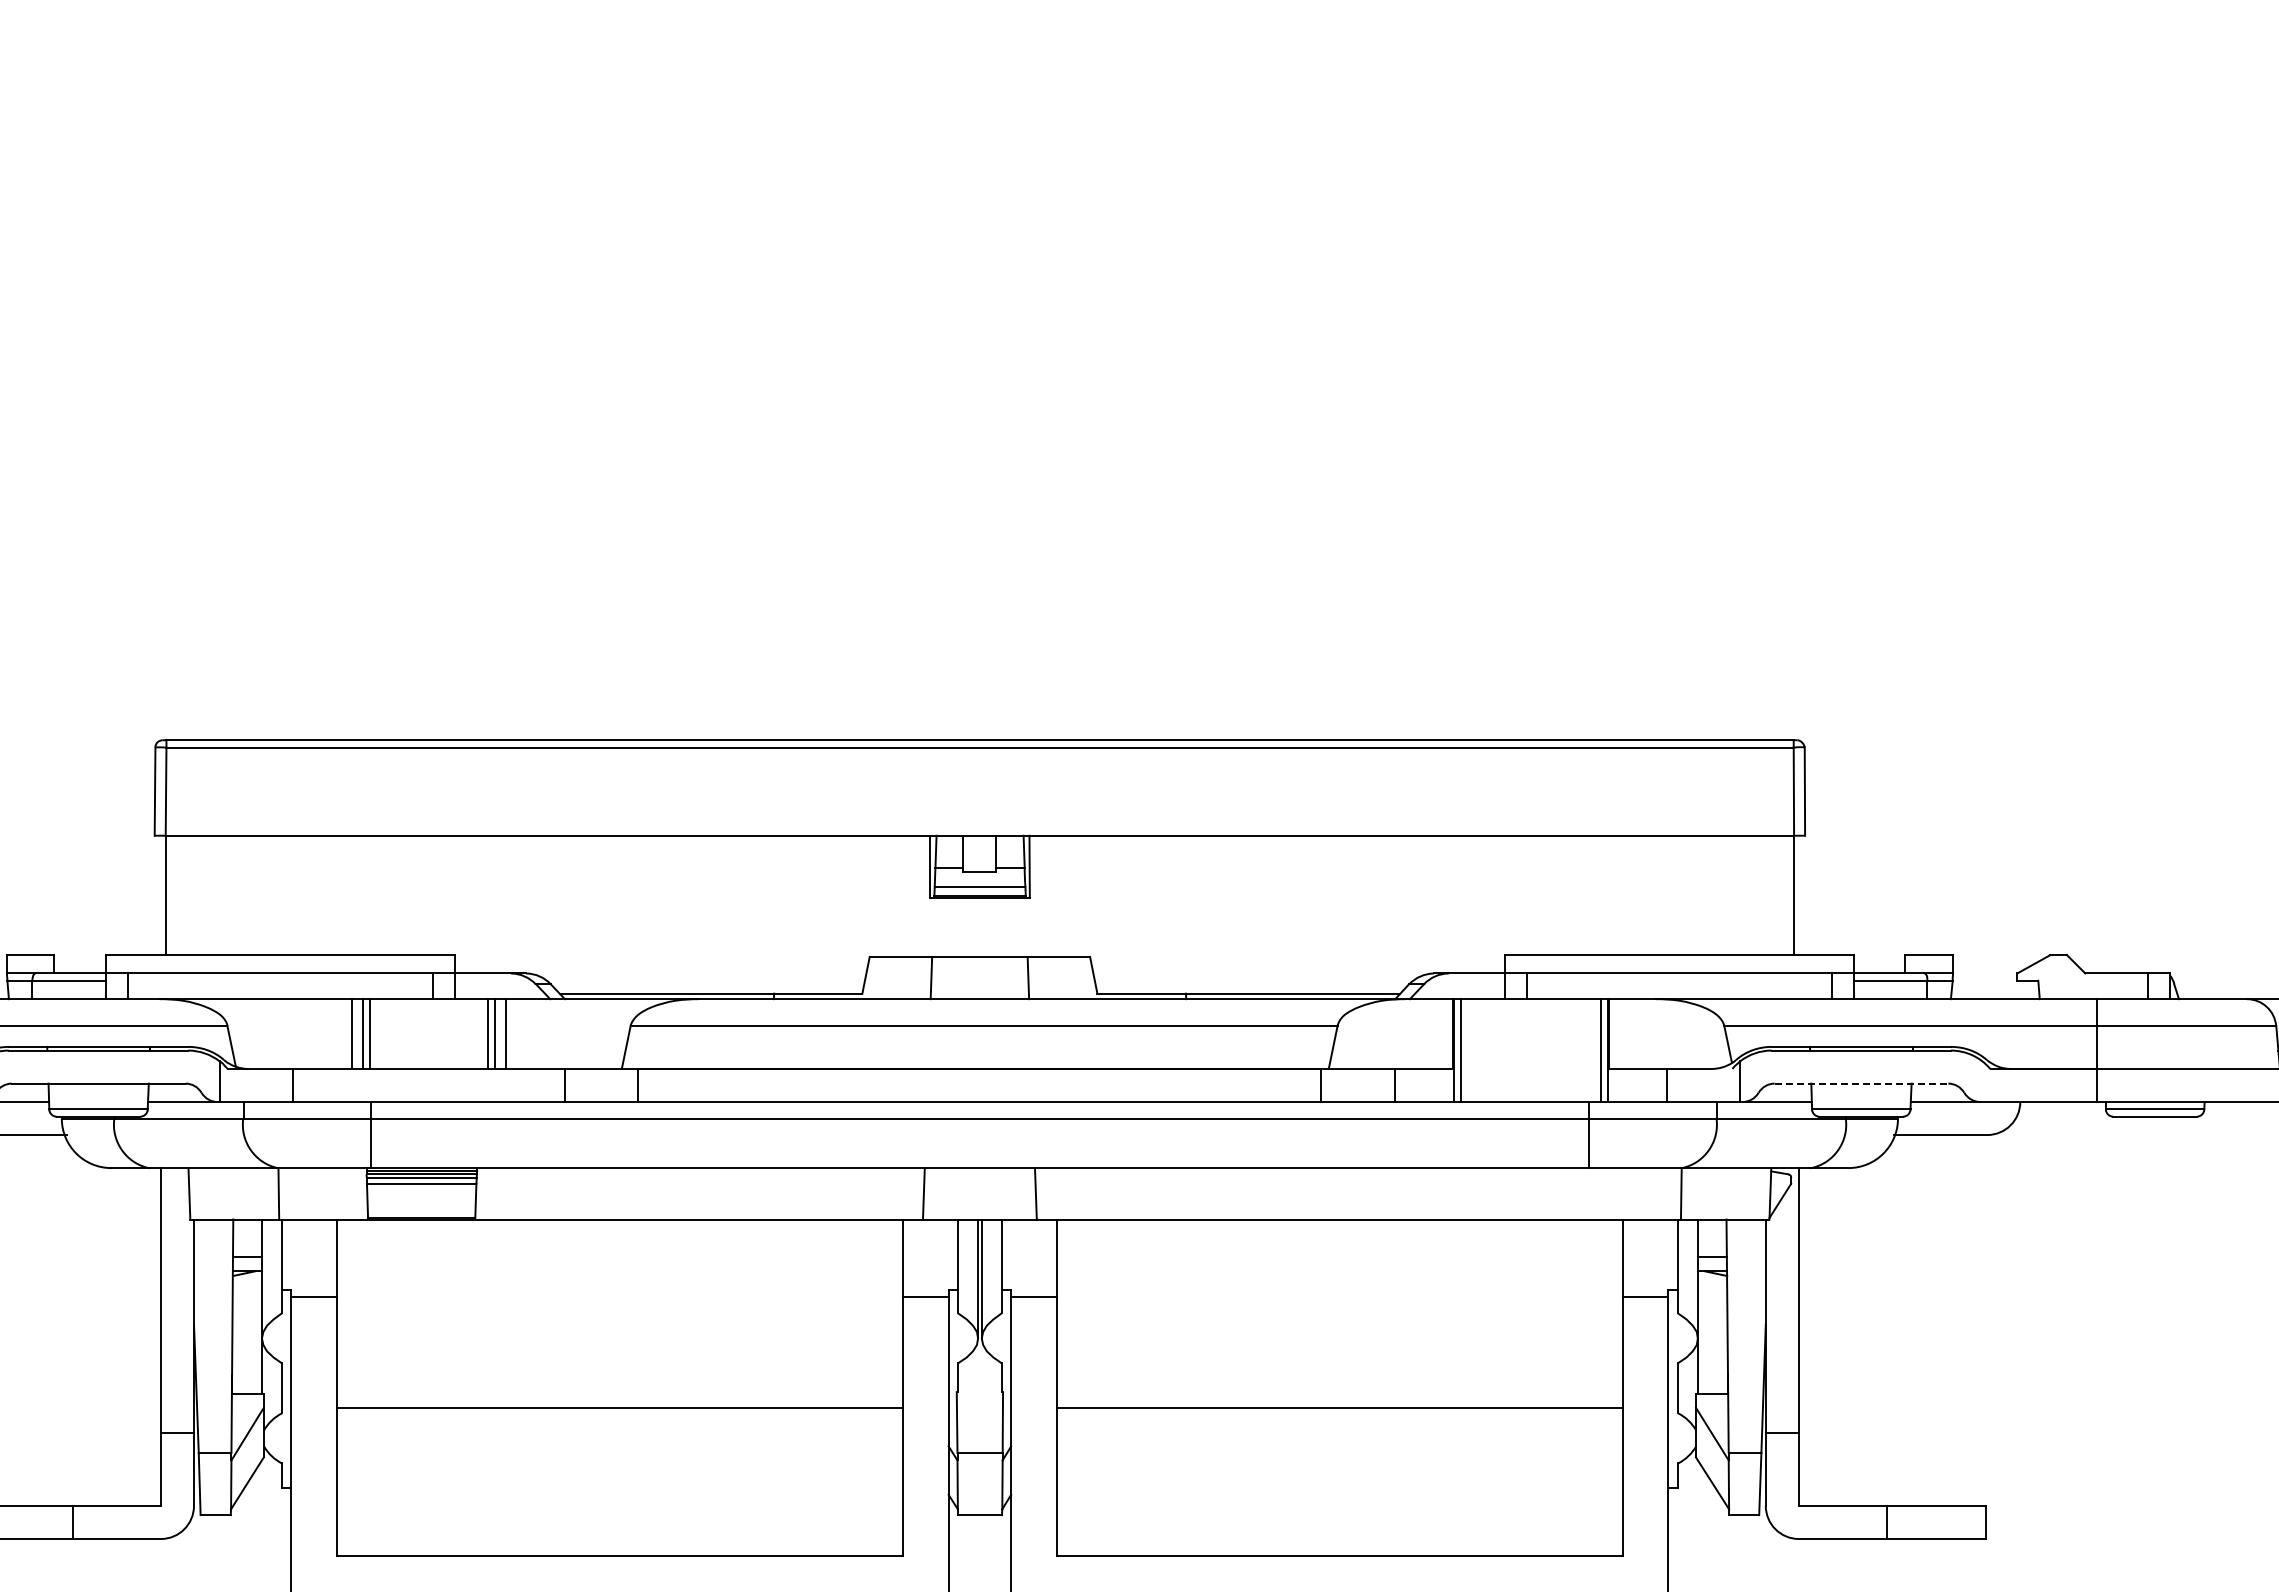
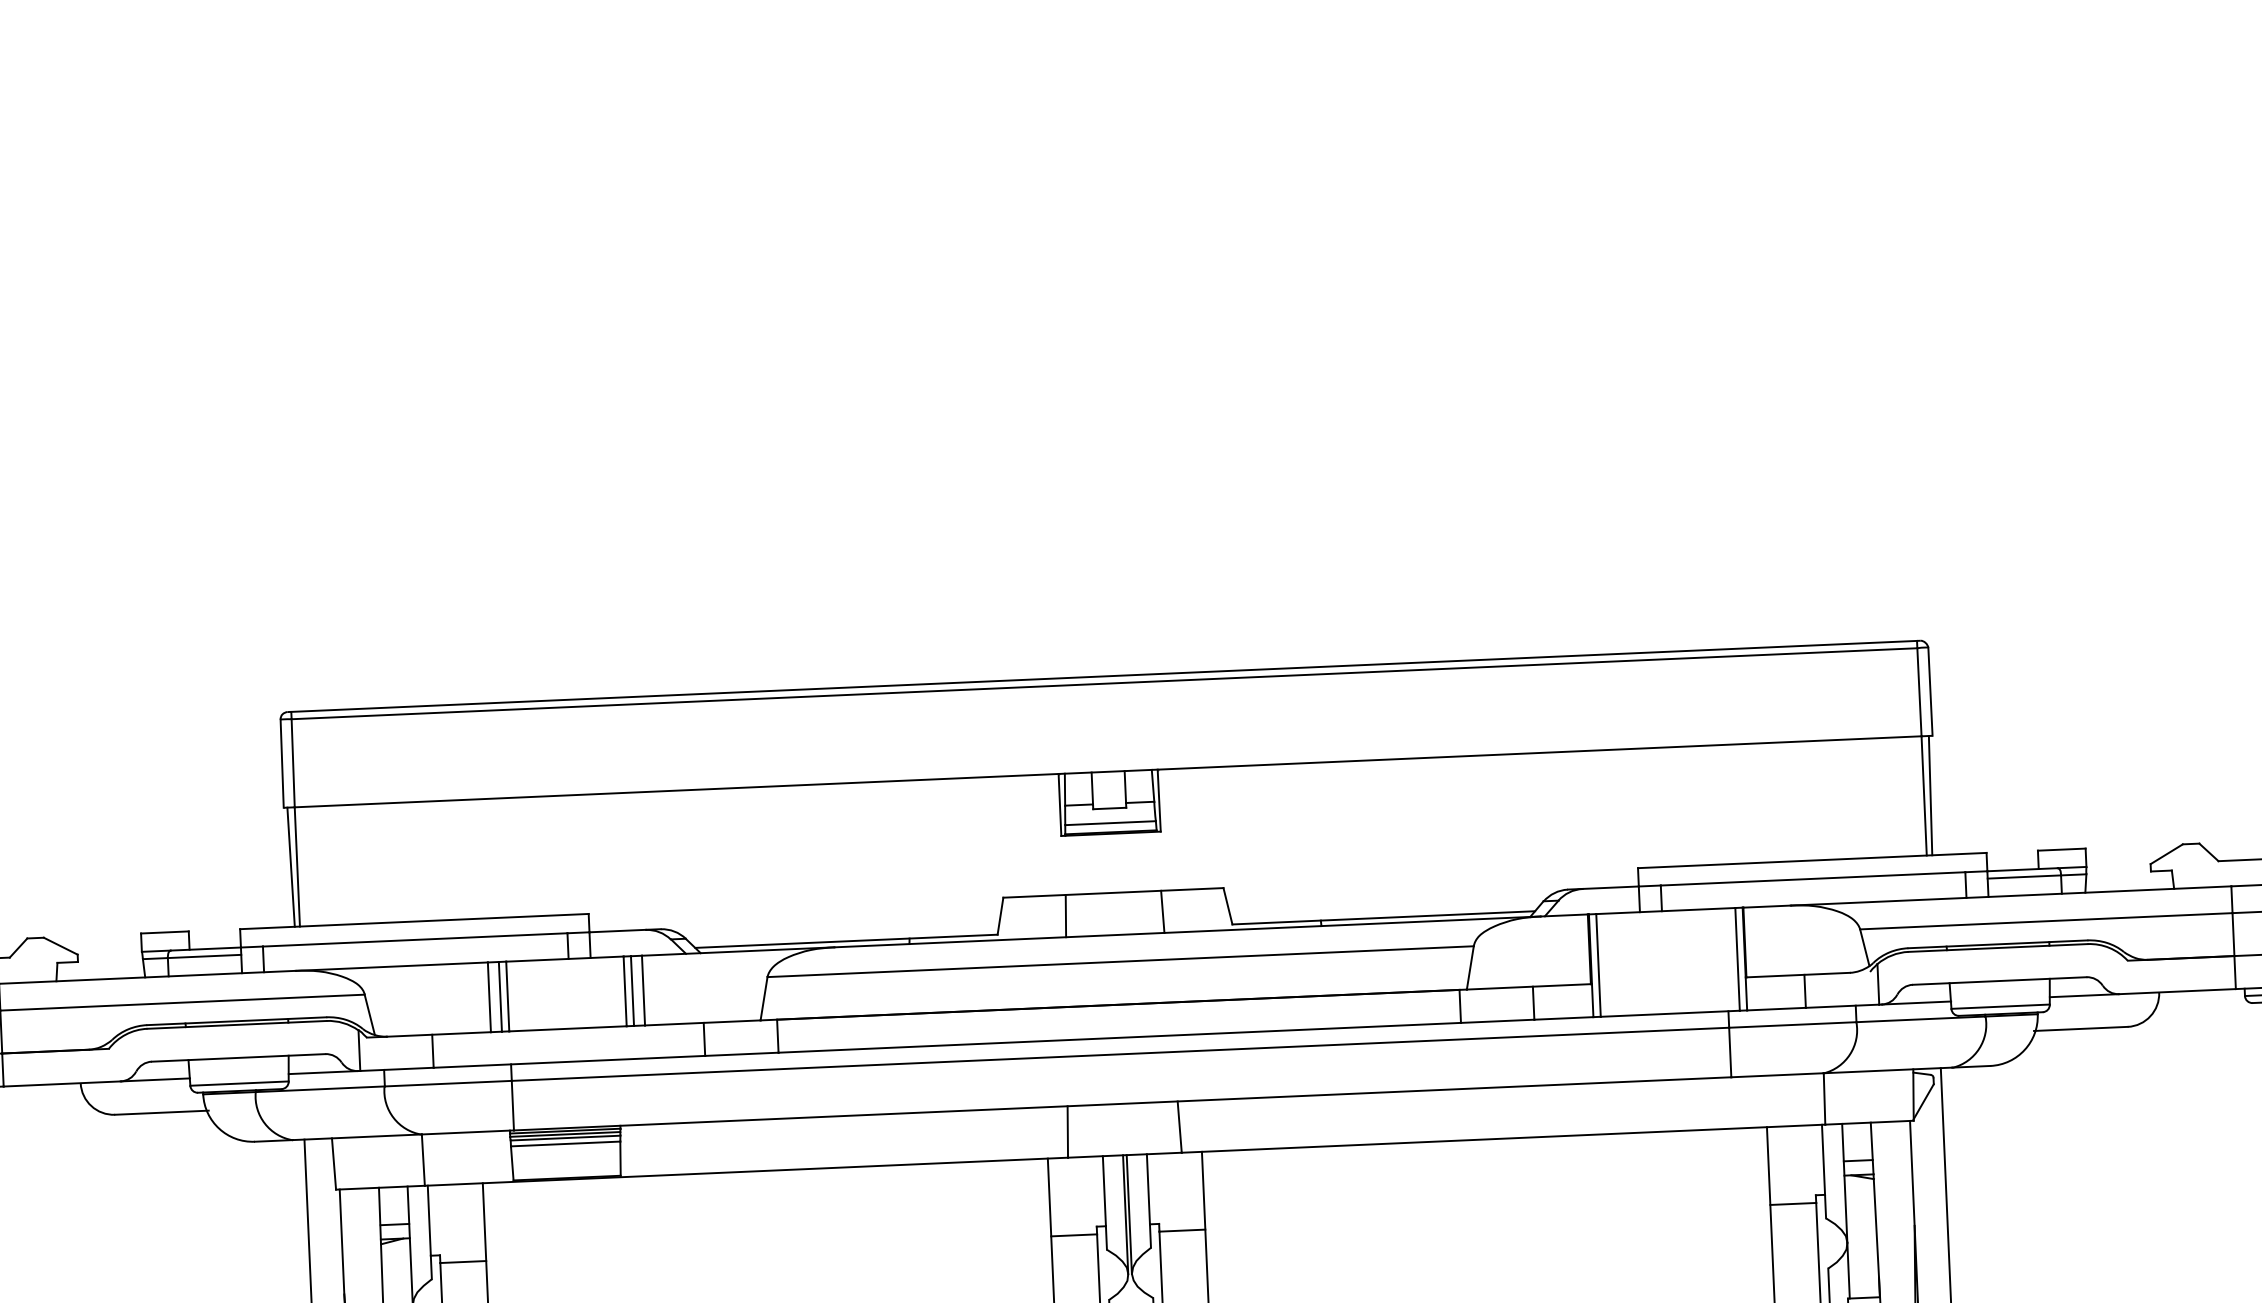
line: (159, 895) -> (291, 867), added
line: (1800, 895) -> (1930, 795), added
line: (1861, 1083) -> (1999, 980), dashed -> solid

